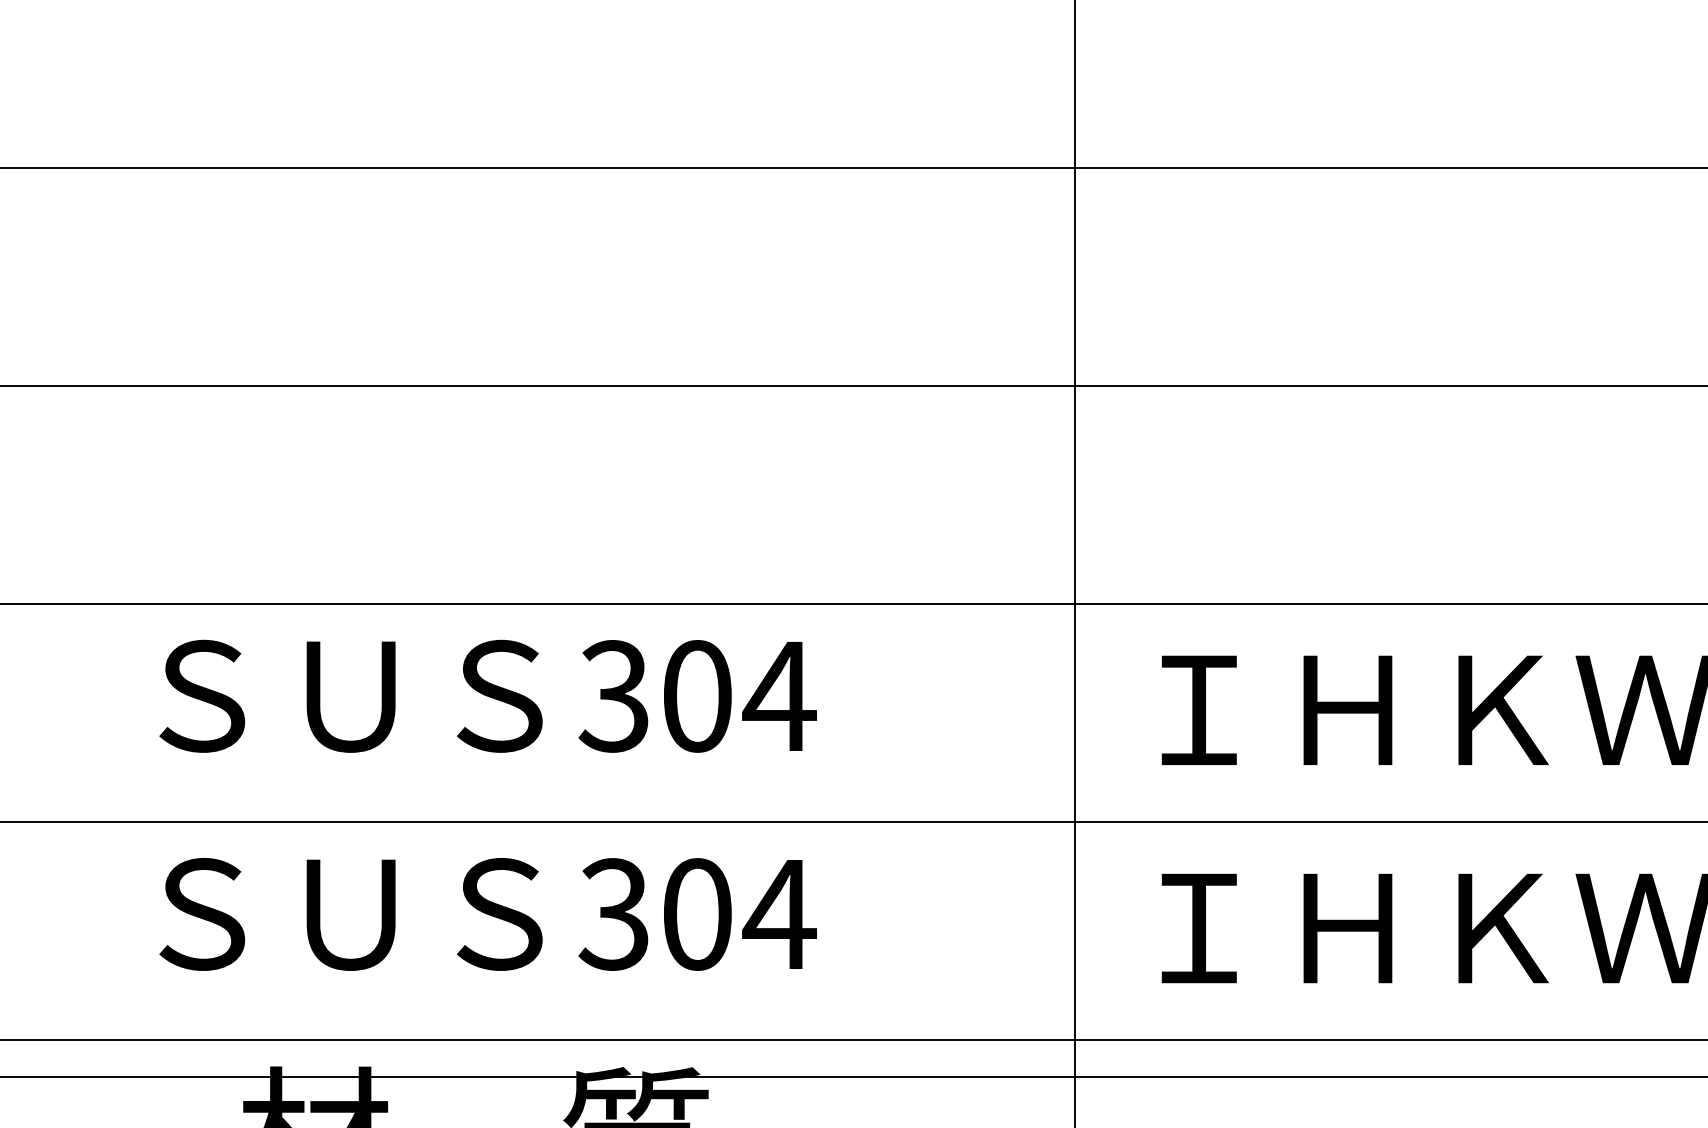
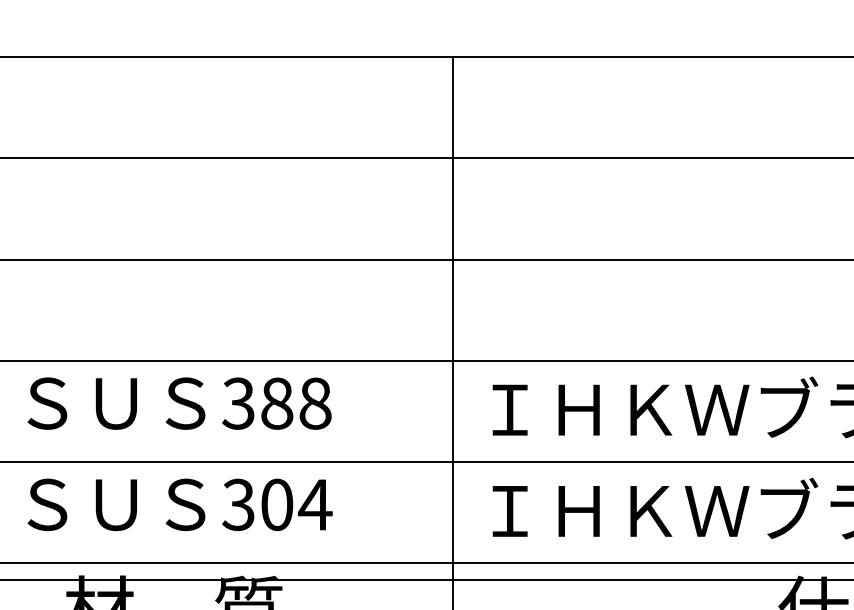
text: (738, 696) -> (296, 403), 304 -> 388

